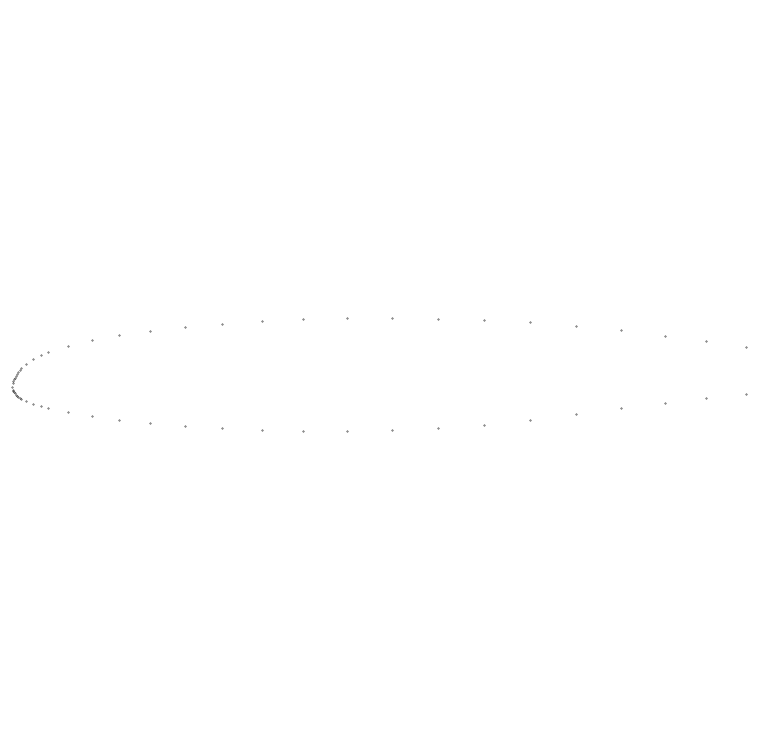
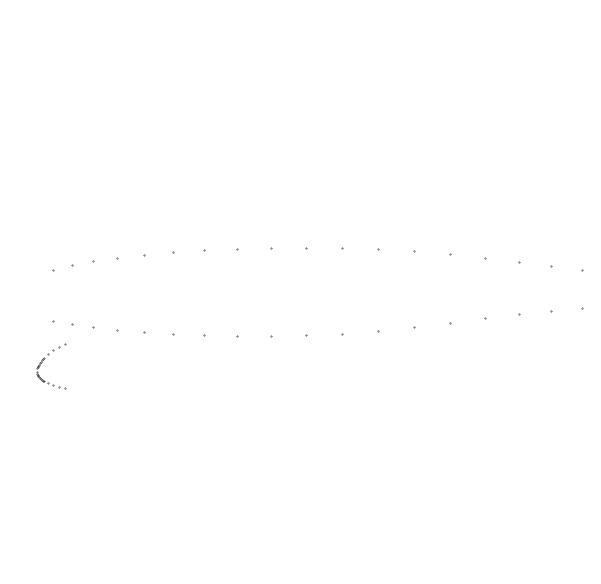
part: (18, 374) -> (41, 362), moved

